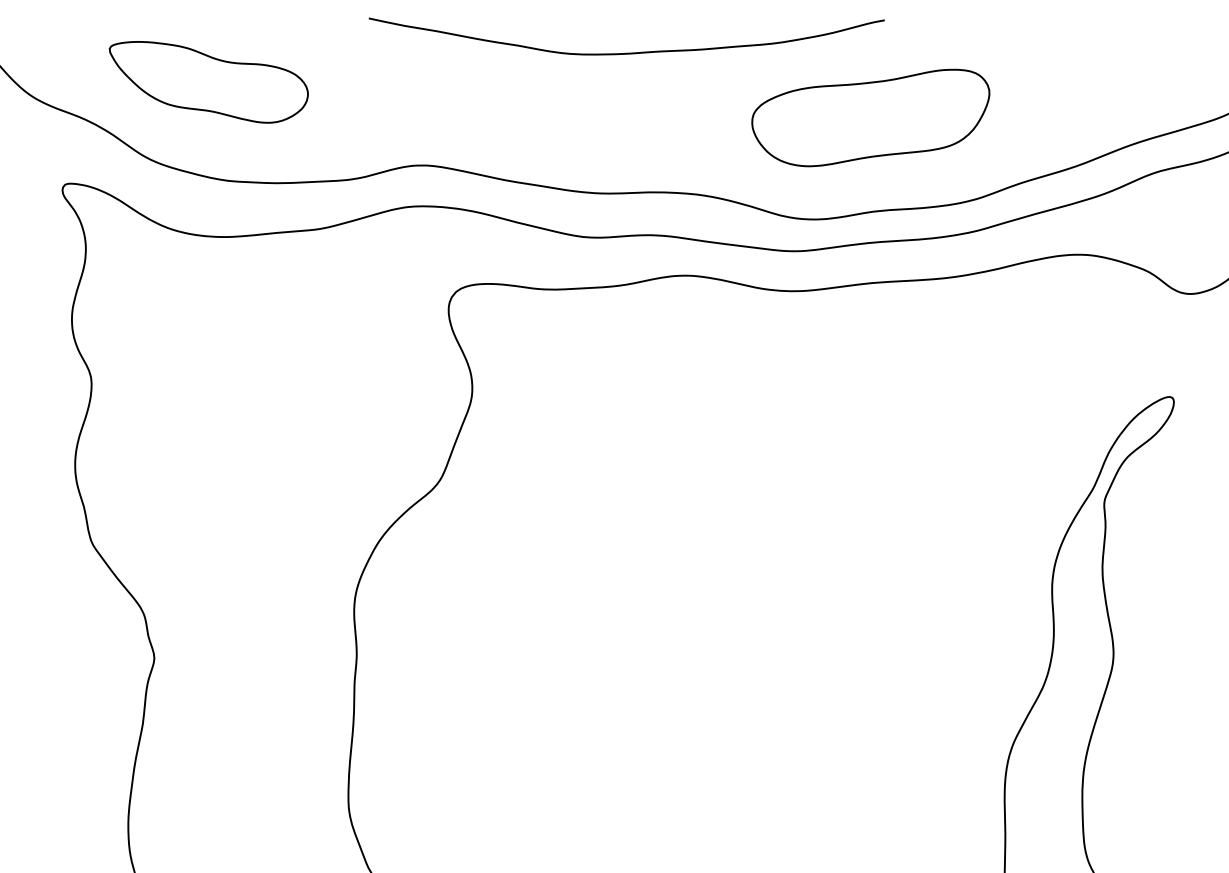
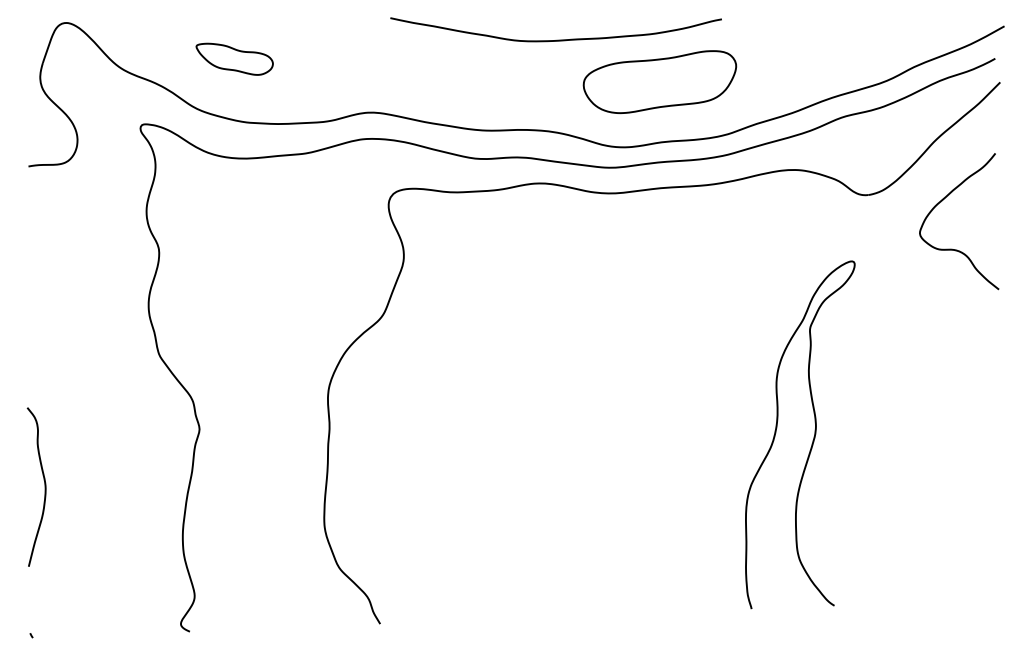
curve: (627, 51) -> (556, 39), moved
part: (208, 82) -> (234, 59), size x0.6

